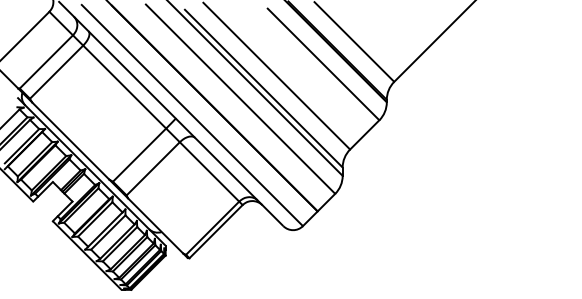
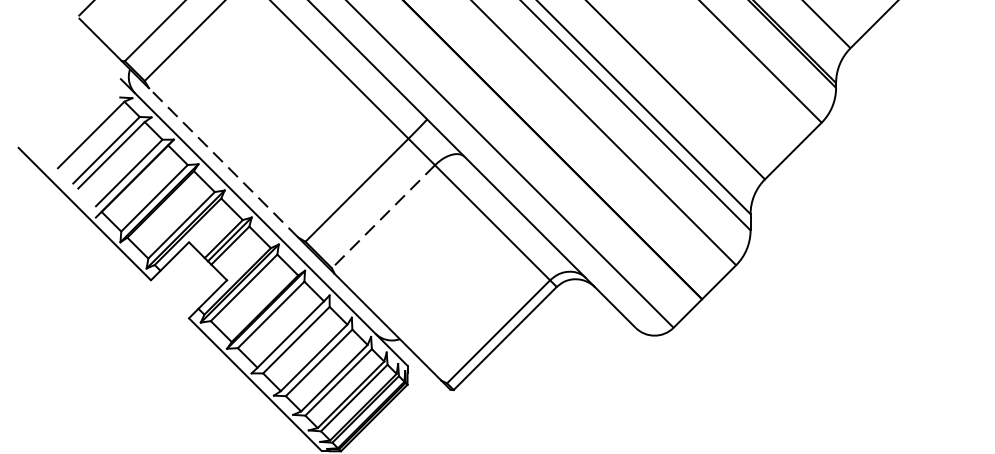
line: (70, 140) -> (223, 161), solid -> dashed
line: (153, 168) -> (383, 216), solid -> dashed

